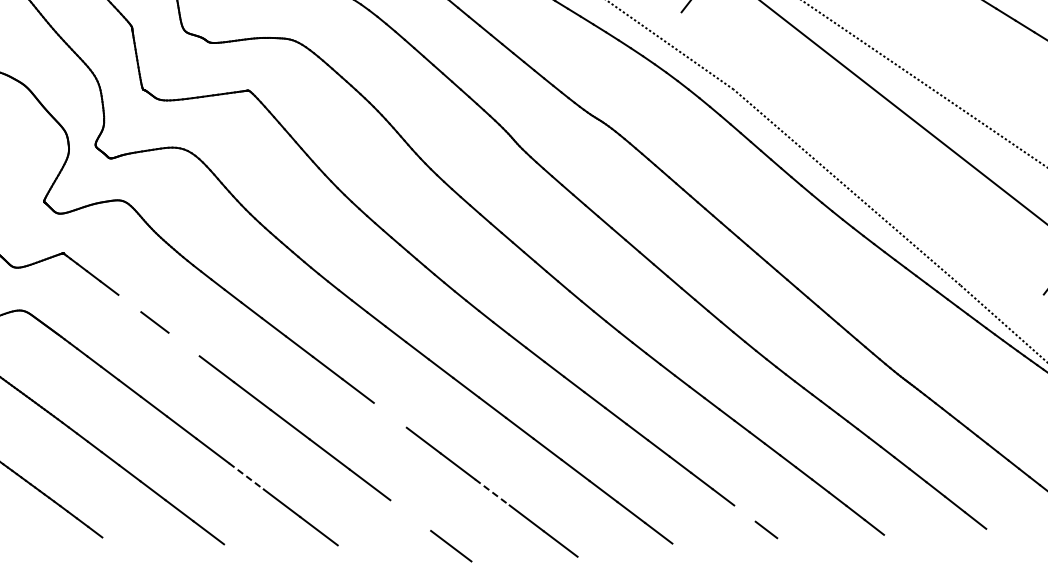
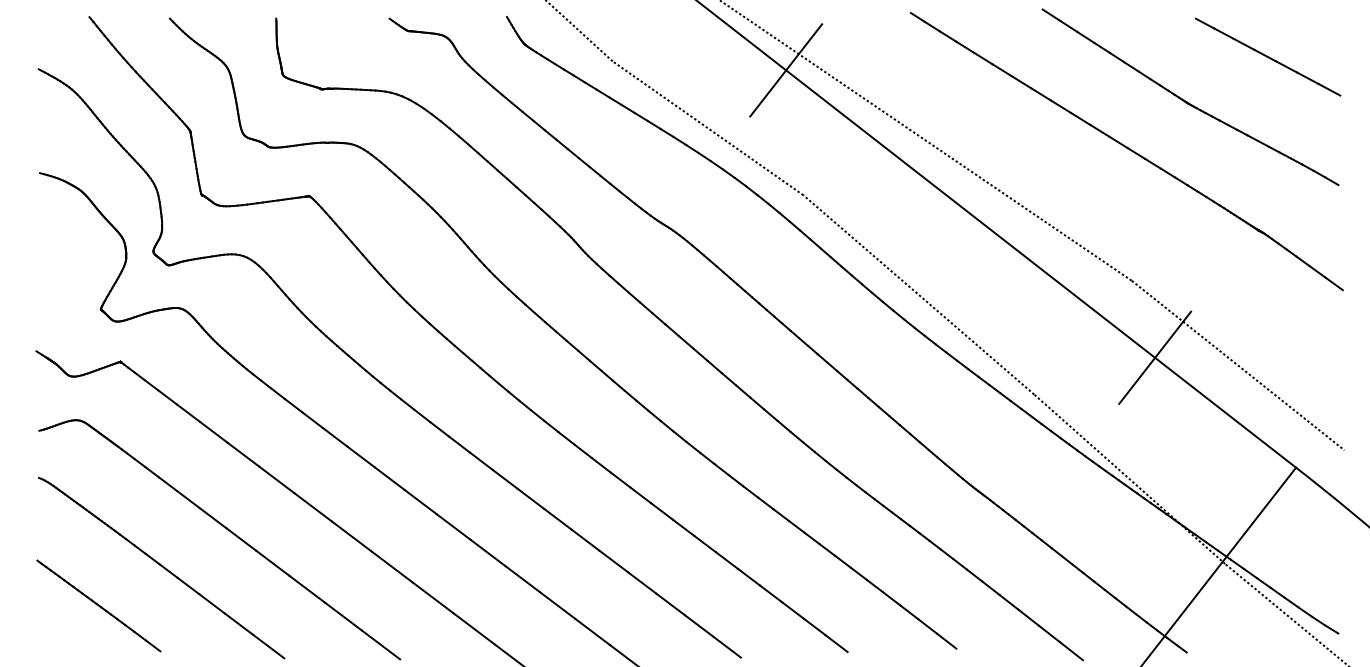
line: (130, 302) -> (188, 412), added
line: (184, 344) -> (243, 454), added
line: (390, 414) -> (453, 526), added
line: (246, 476) -> (307, 589), dashed -> solid
line: (492, 492) -> (557, 605), dashed -> solid
line: (744, 513) -> (814, 626), added
line: (410, 515) -> (474, 628), added
line: (997, 537) -> (1071, 651), added

